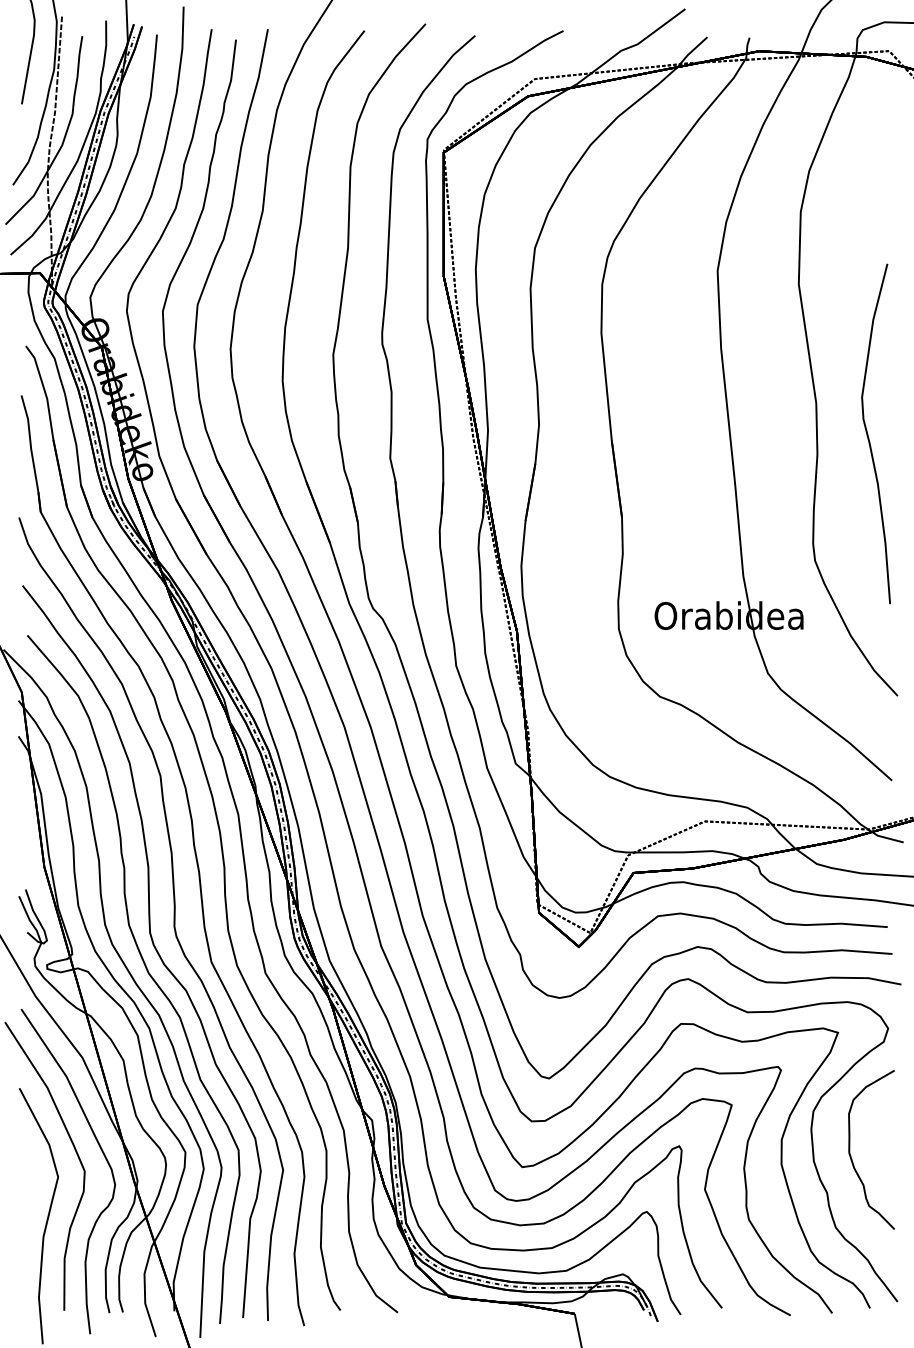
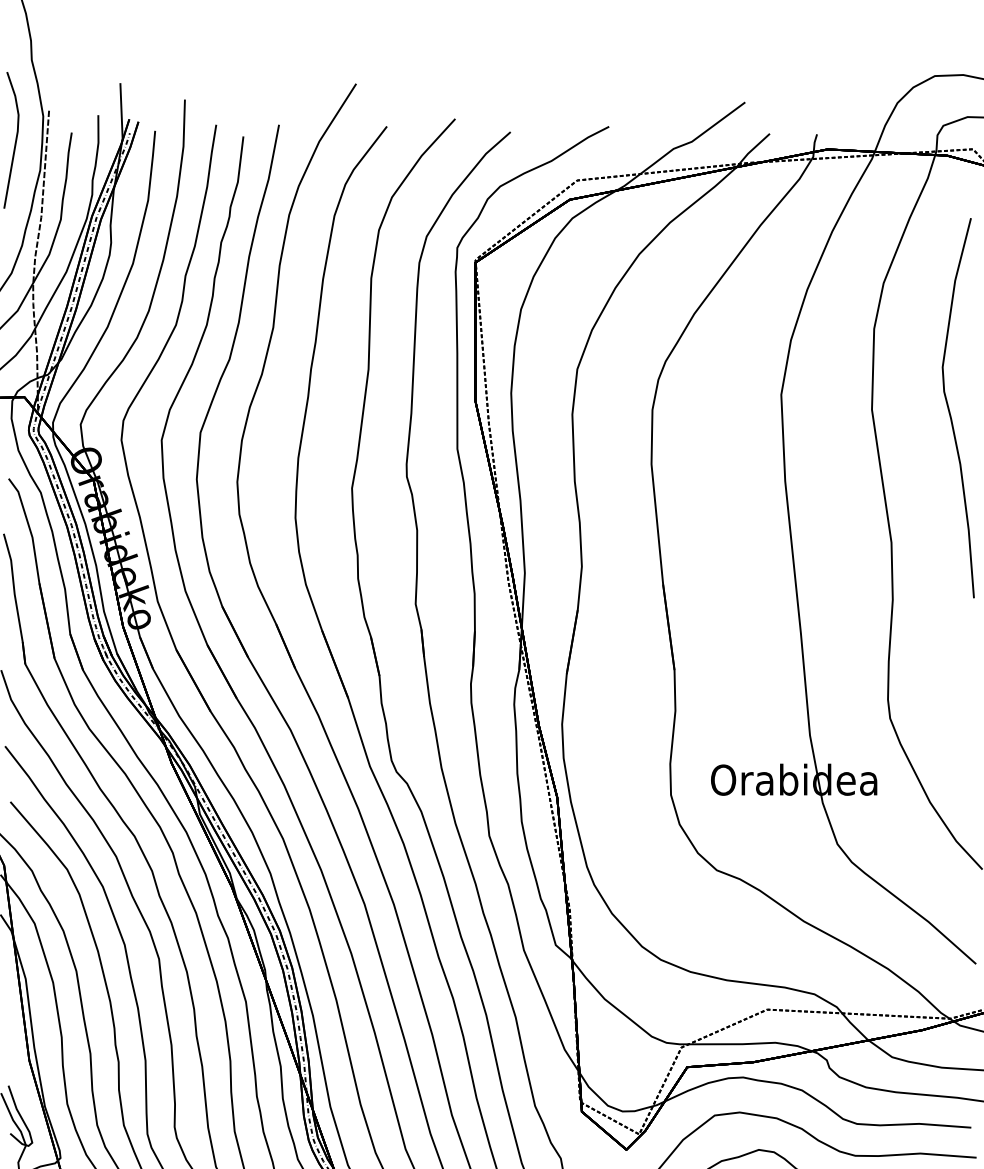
curve: (868, 434) -> (949, 408), moved

